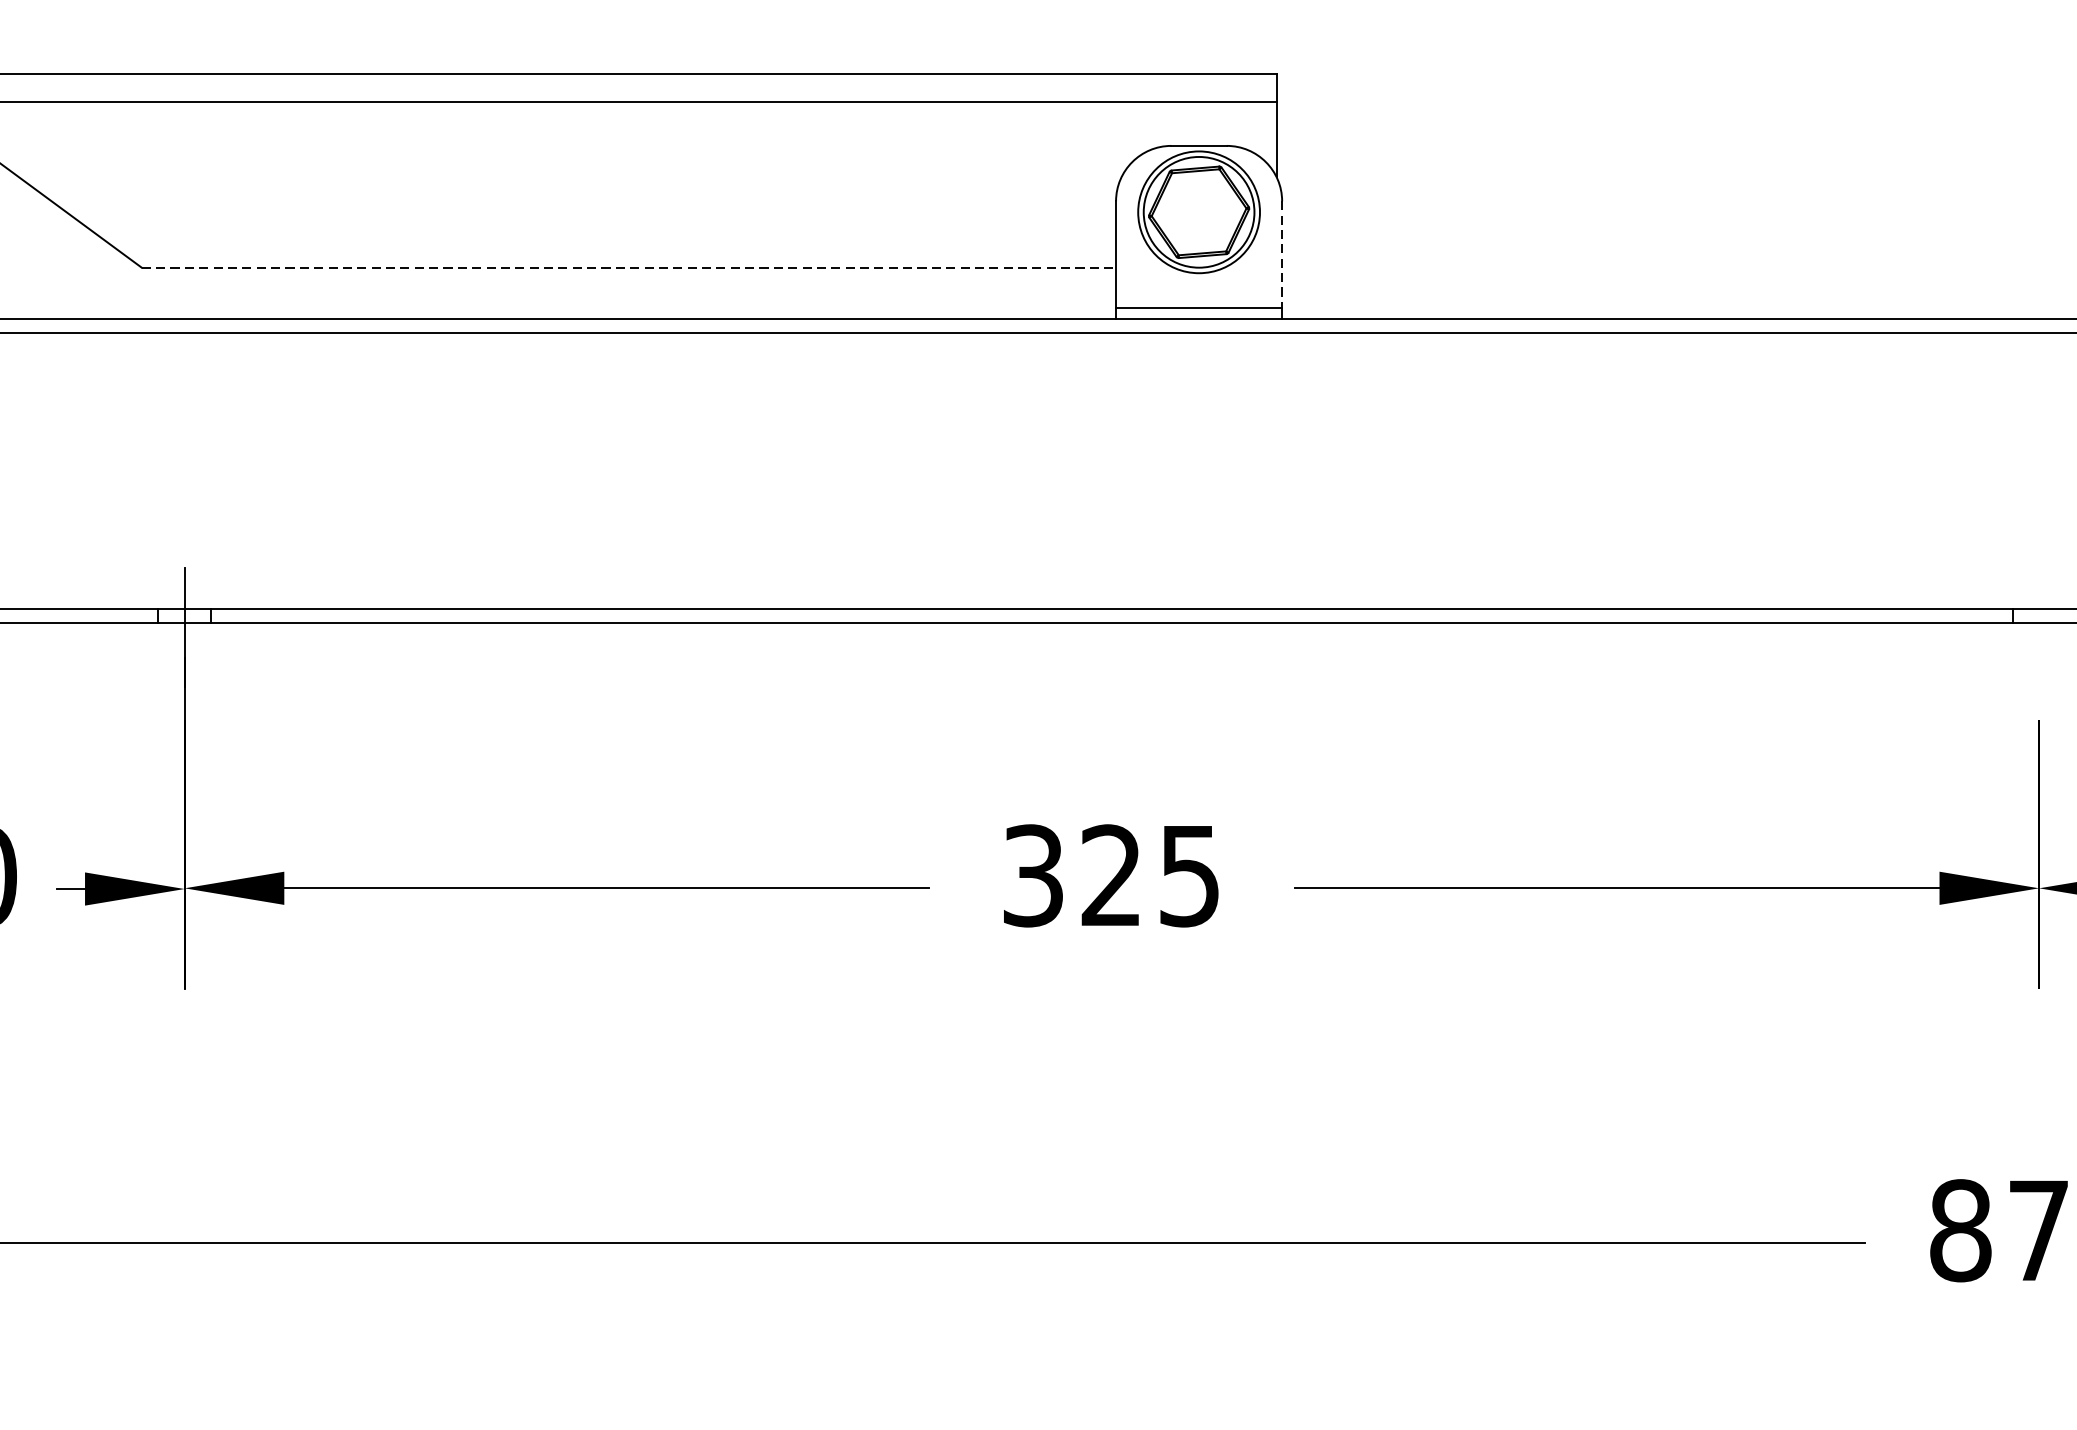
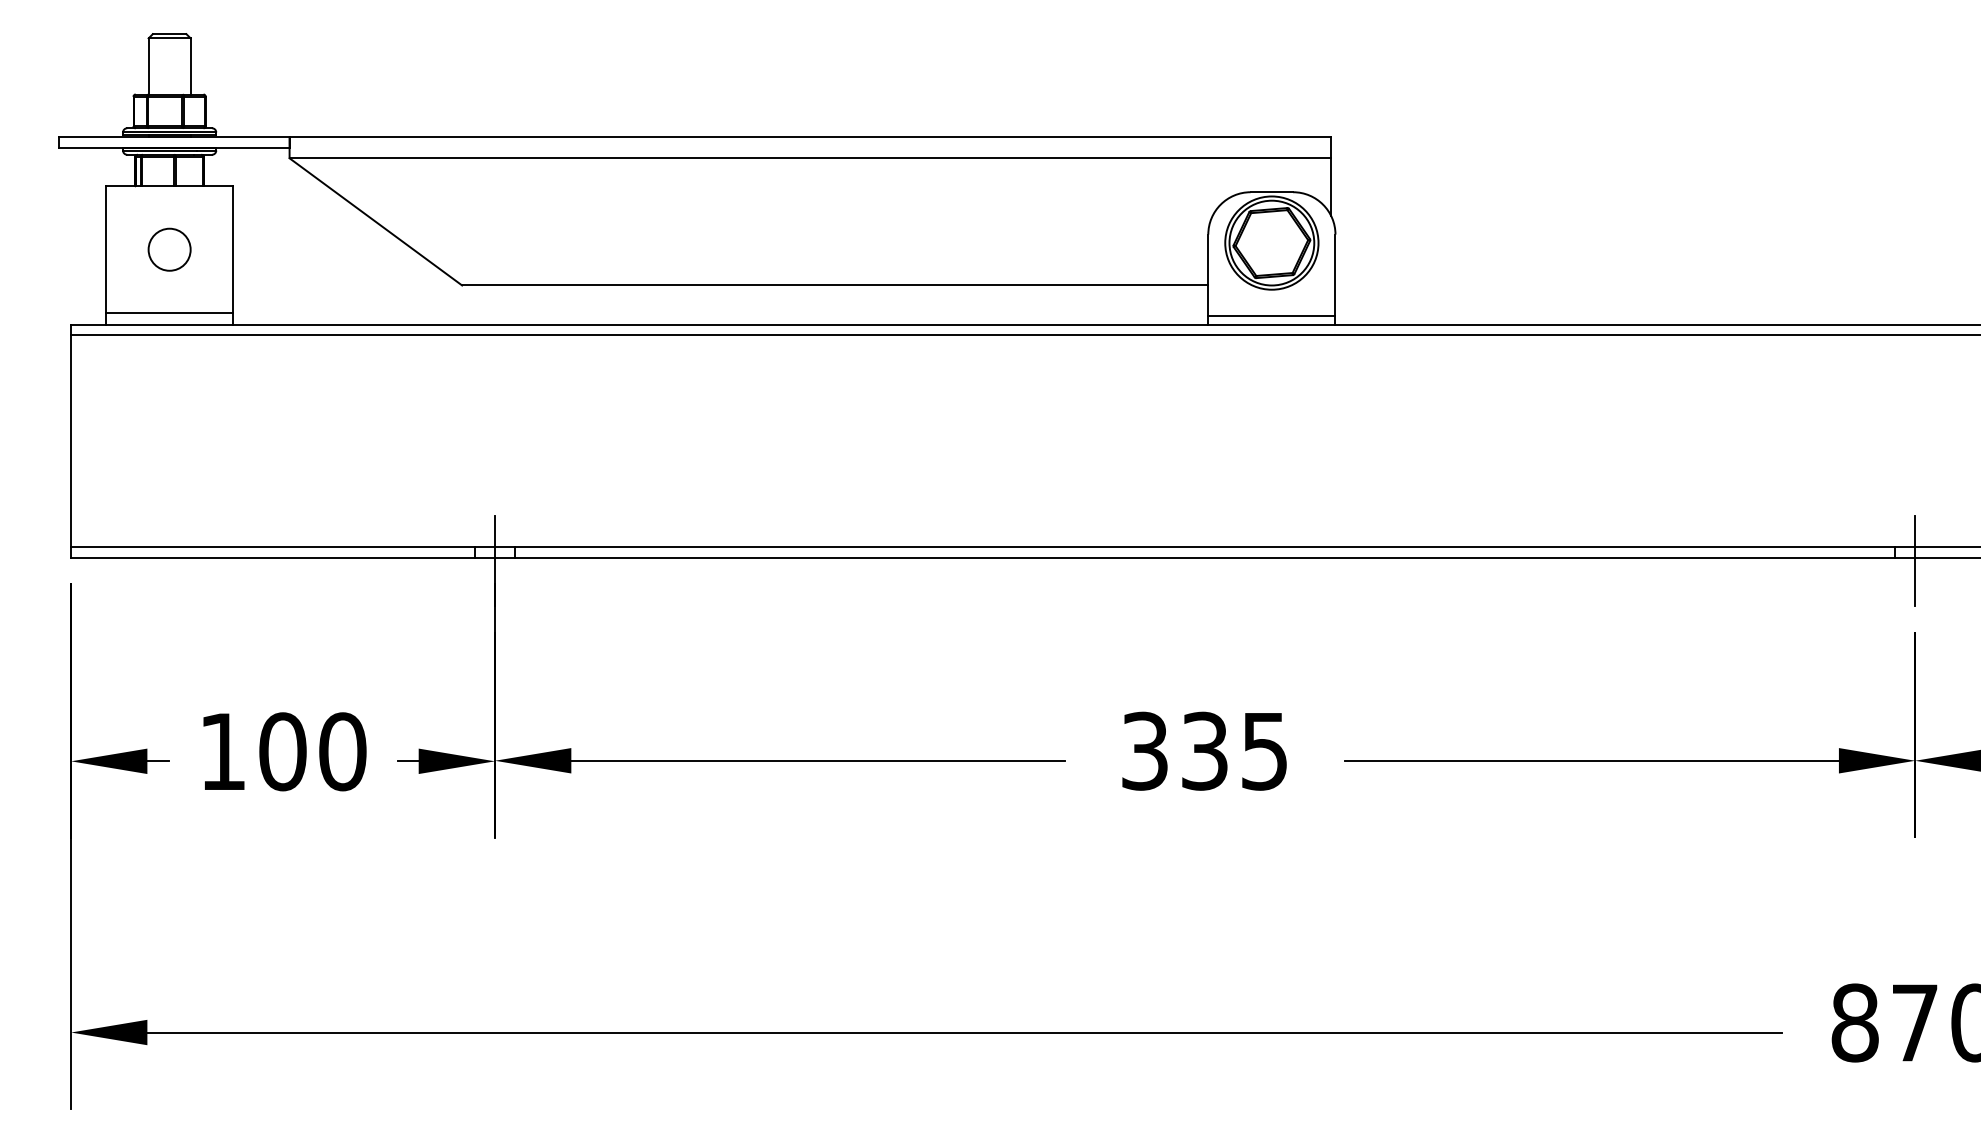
line: (1282, 254) -> (1335, 275), dashed -> solid
line: (629, 267) -> (835, 285), dashed -> solid
line: (2039, 626) -> (1915, 560), added
text: (1111, 874) -> (1204, 750), 325 -> 335

